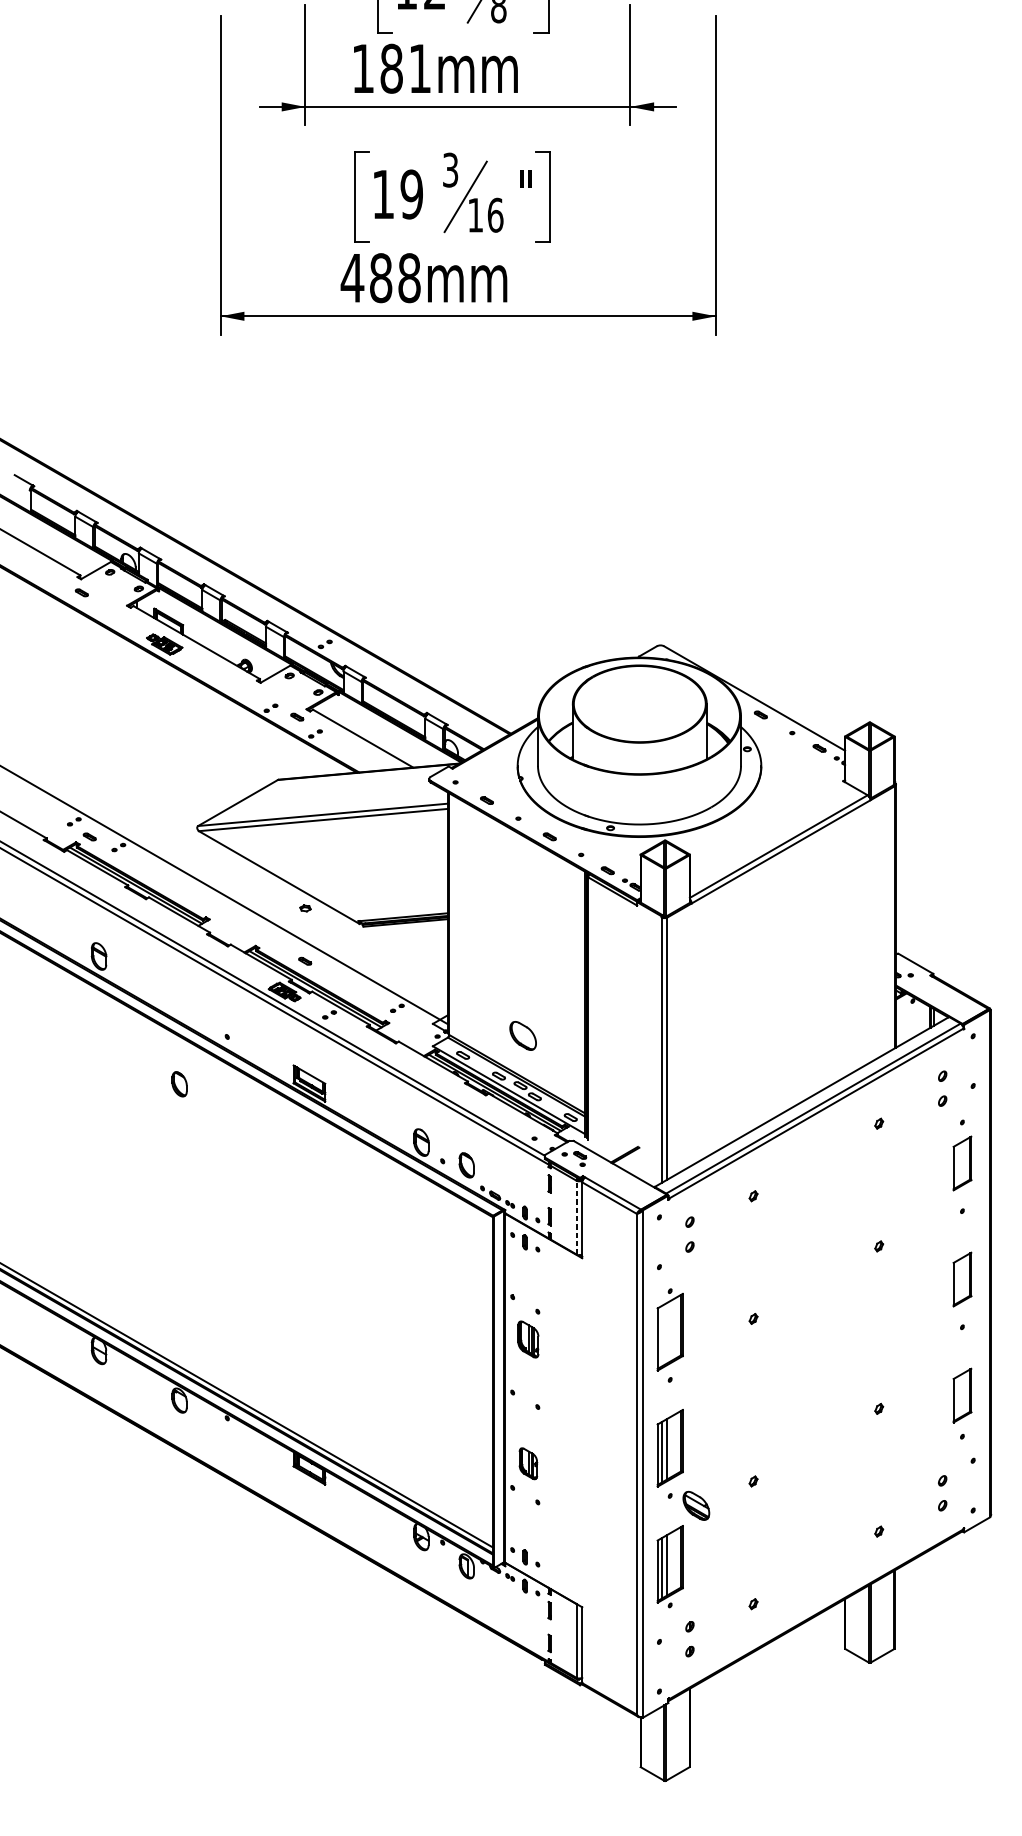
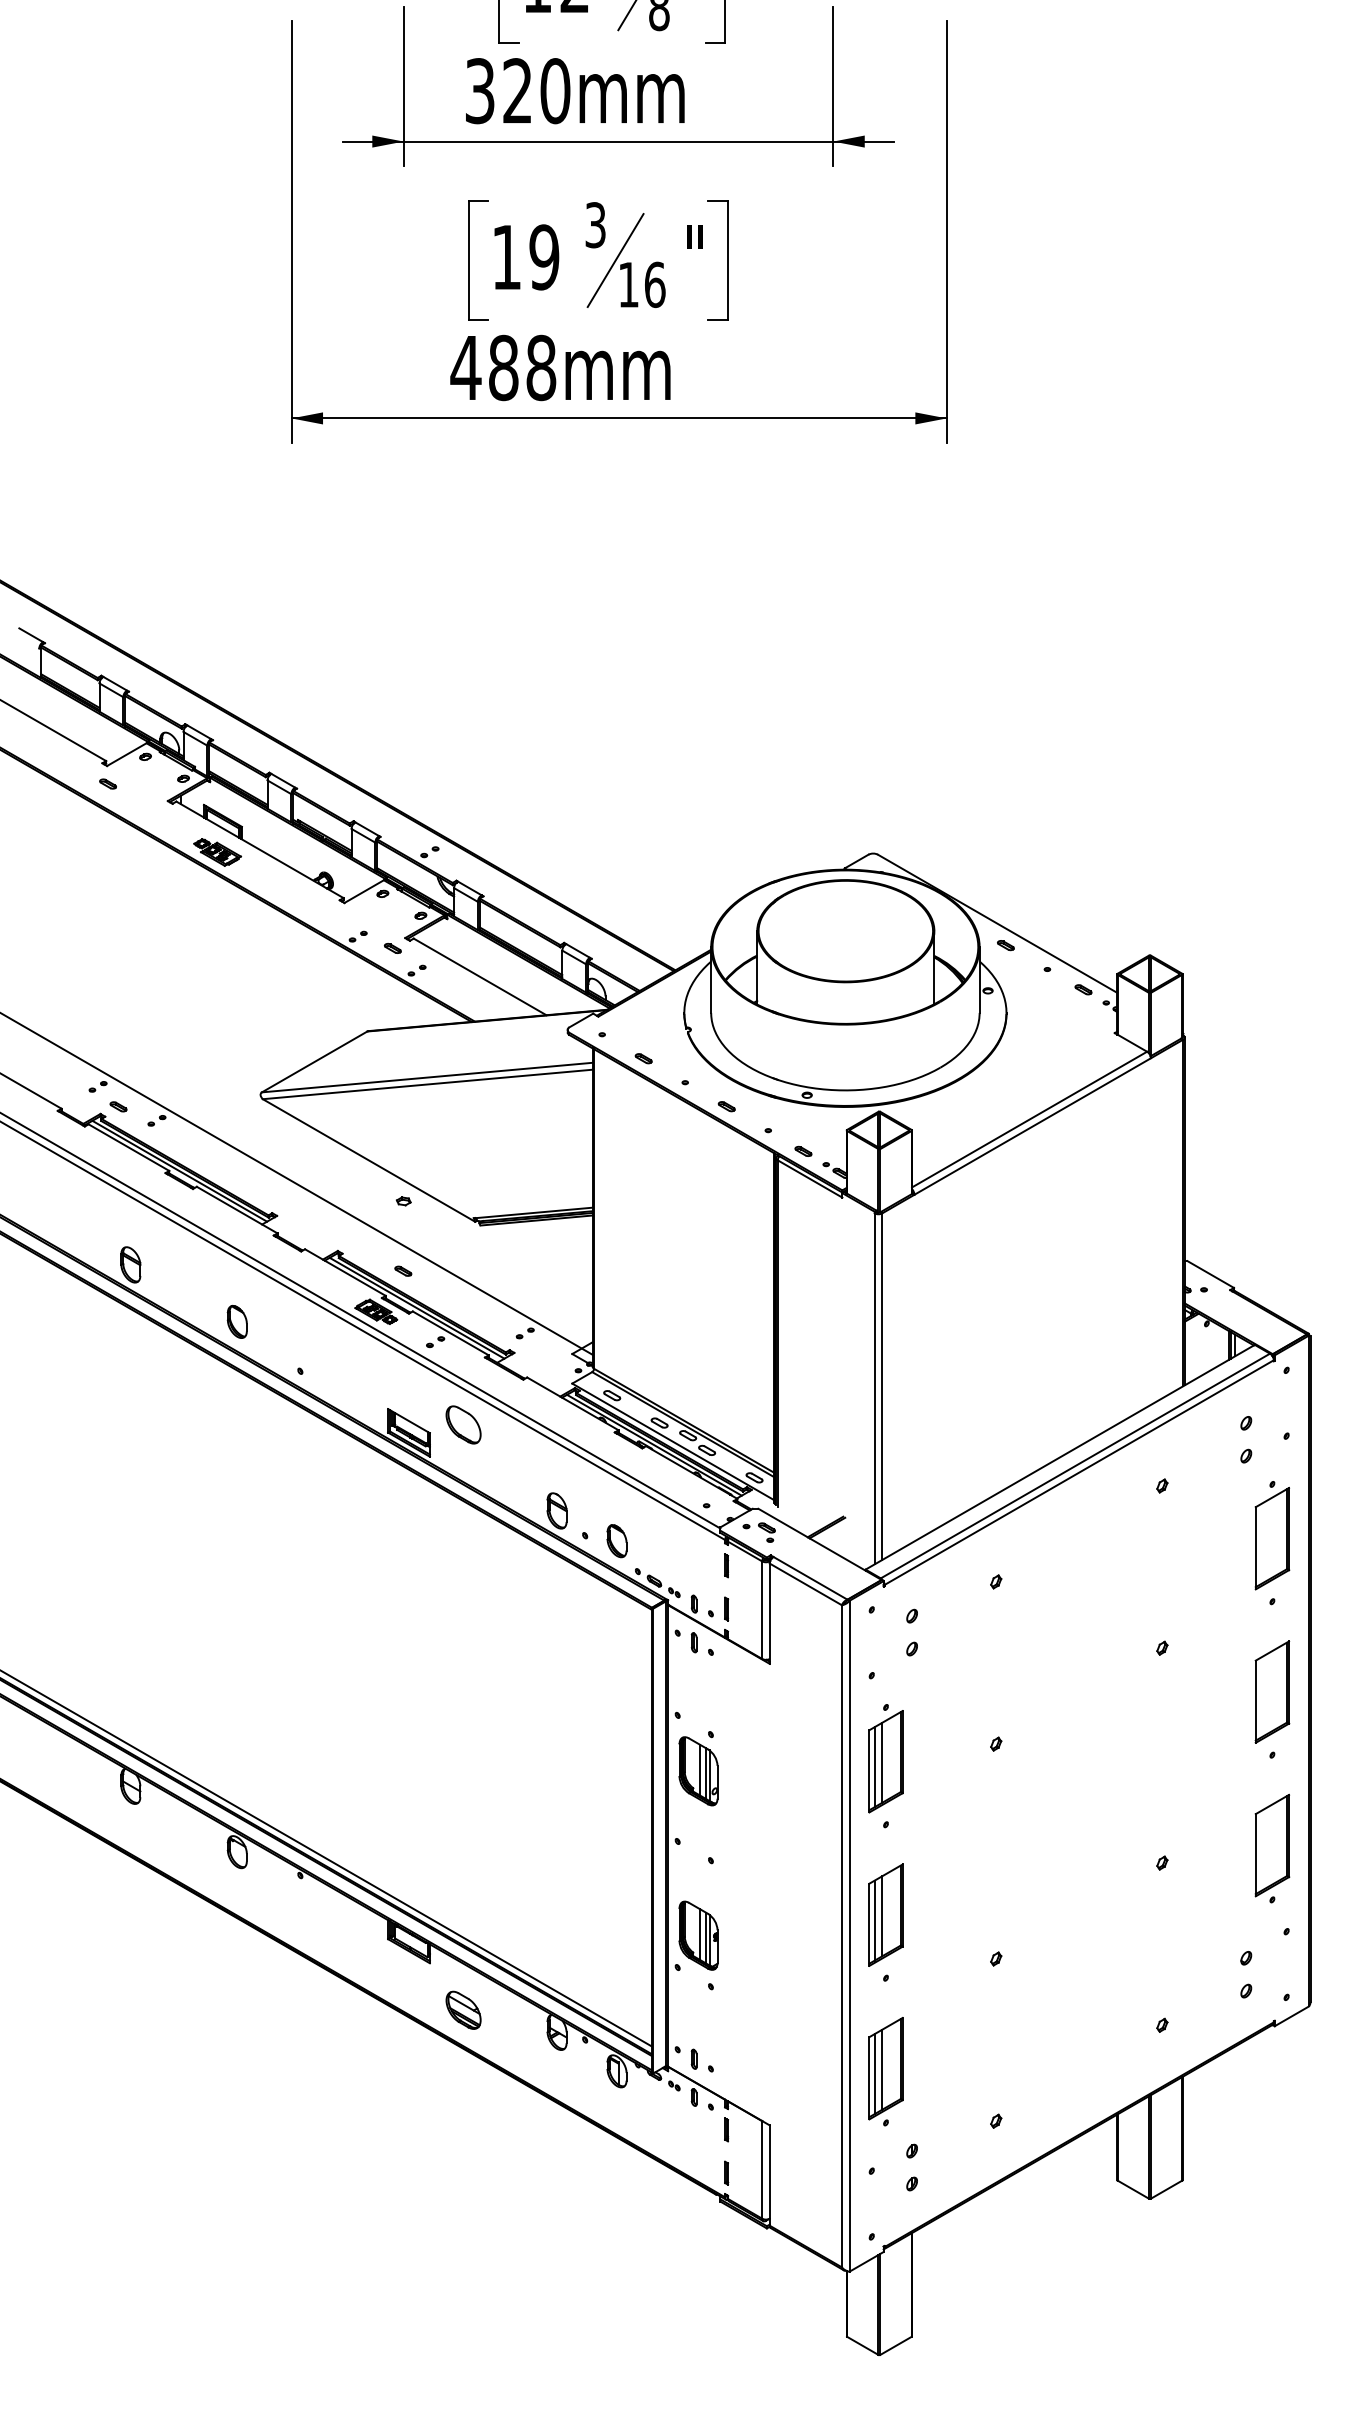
text: (392, 69) -> (518, 91), 181mm -> 320mm
part: (523, 1035) -> (463, 1424), moved
part: (178, 1084) -> (236, 1321), moved
part: (962, 1163) -> (1272, 1538), size x1.43
line: (576, 1217) -> (762, 1610), dashed -> solid
part: (962, 1279) -> (1272, 1691), size x1.43
line: (667, 1332) -> (882, 1762), added
line: (661, 1336) -> (874, 1767), added
part: (528, 1339) -> (698, 1771), size x1.43
part: (962, 1395) -> (1272, 1845), size x1.43
part: (528, 1463) -> (698, 1935), size x1.67
part: (696, 1505) -> (463, 2009), moved

